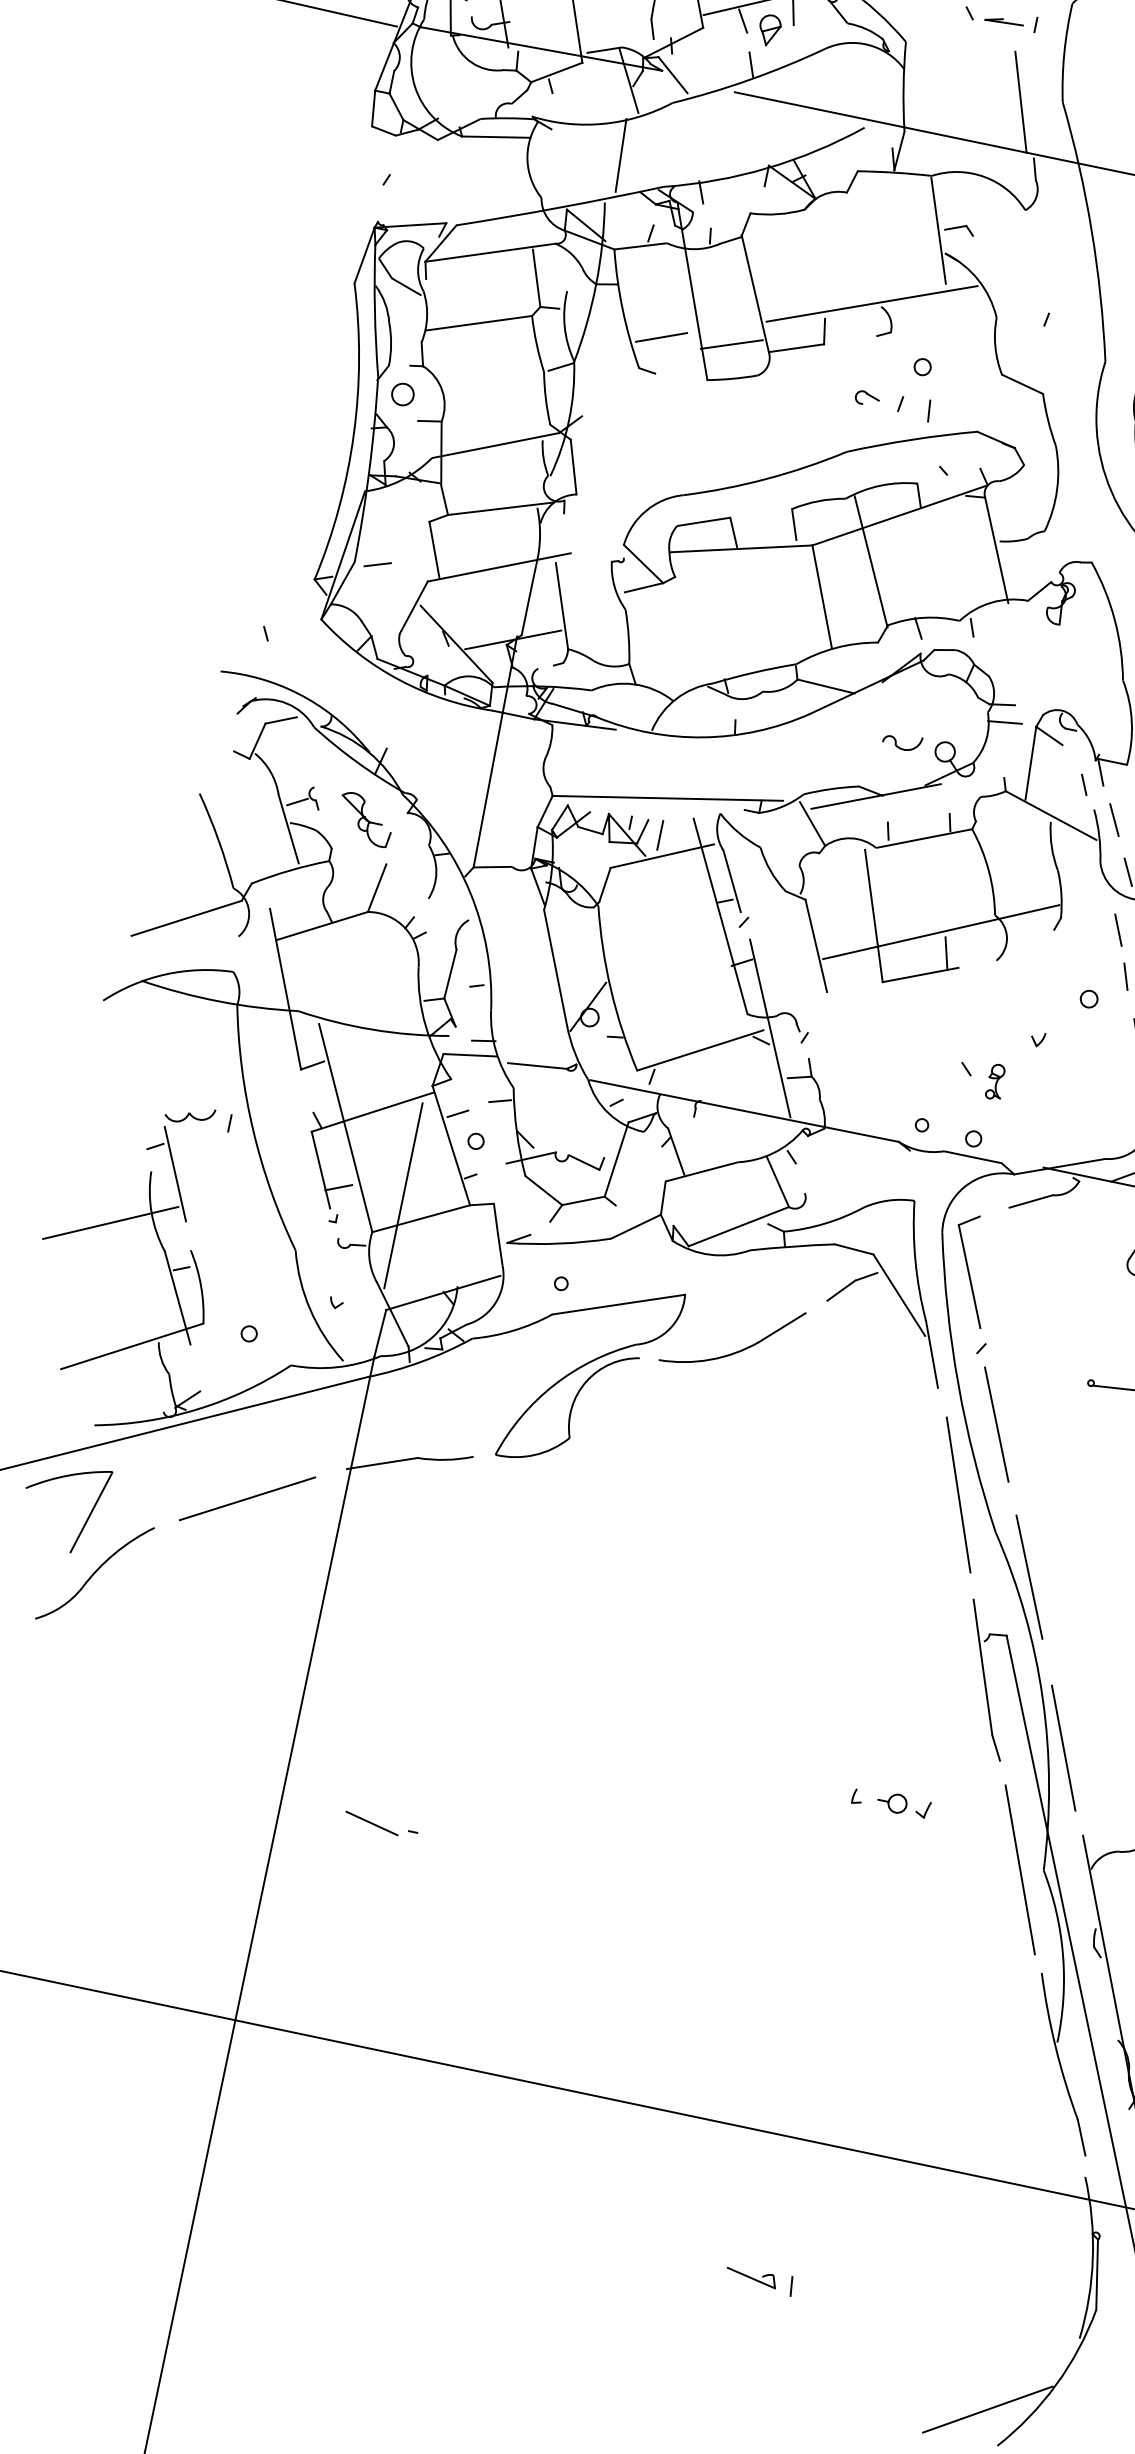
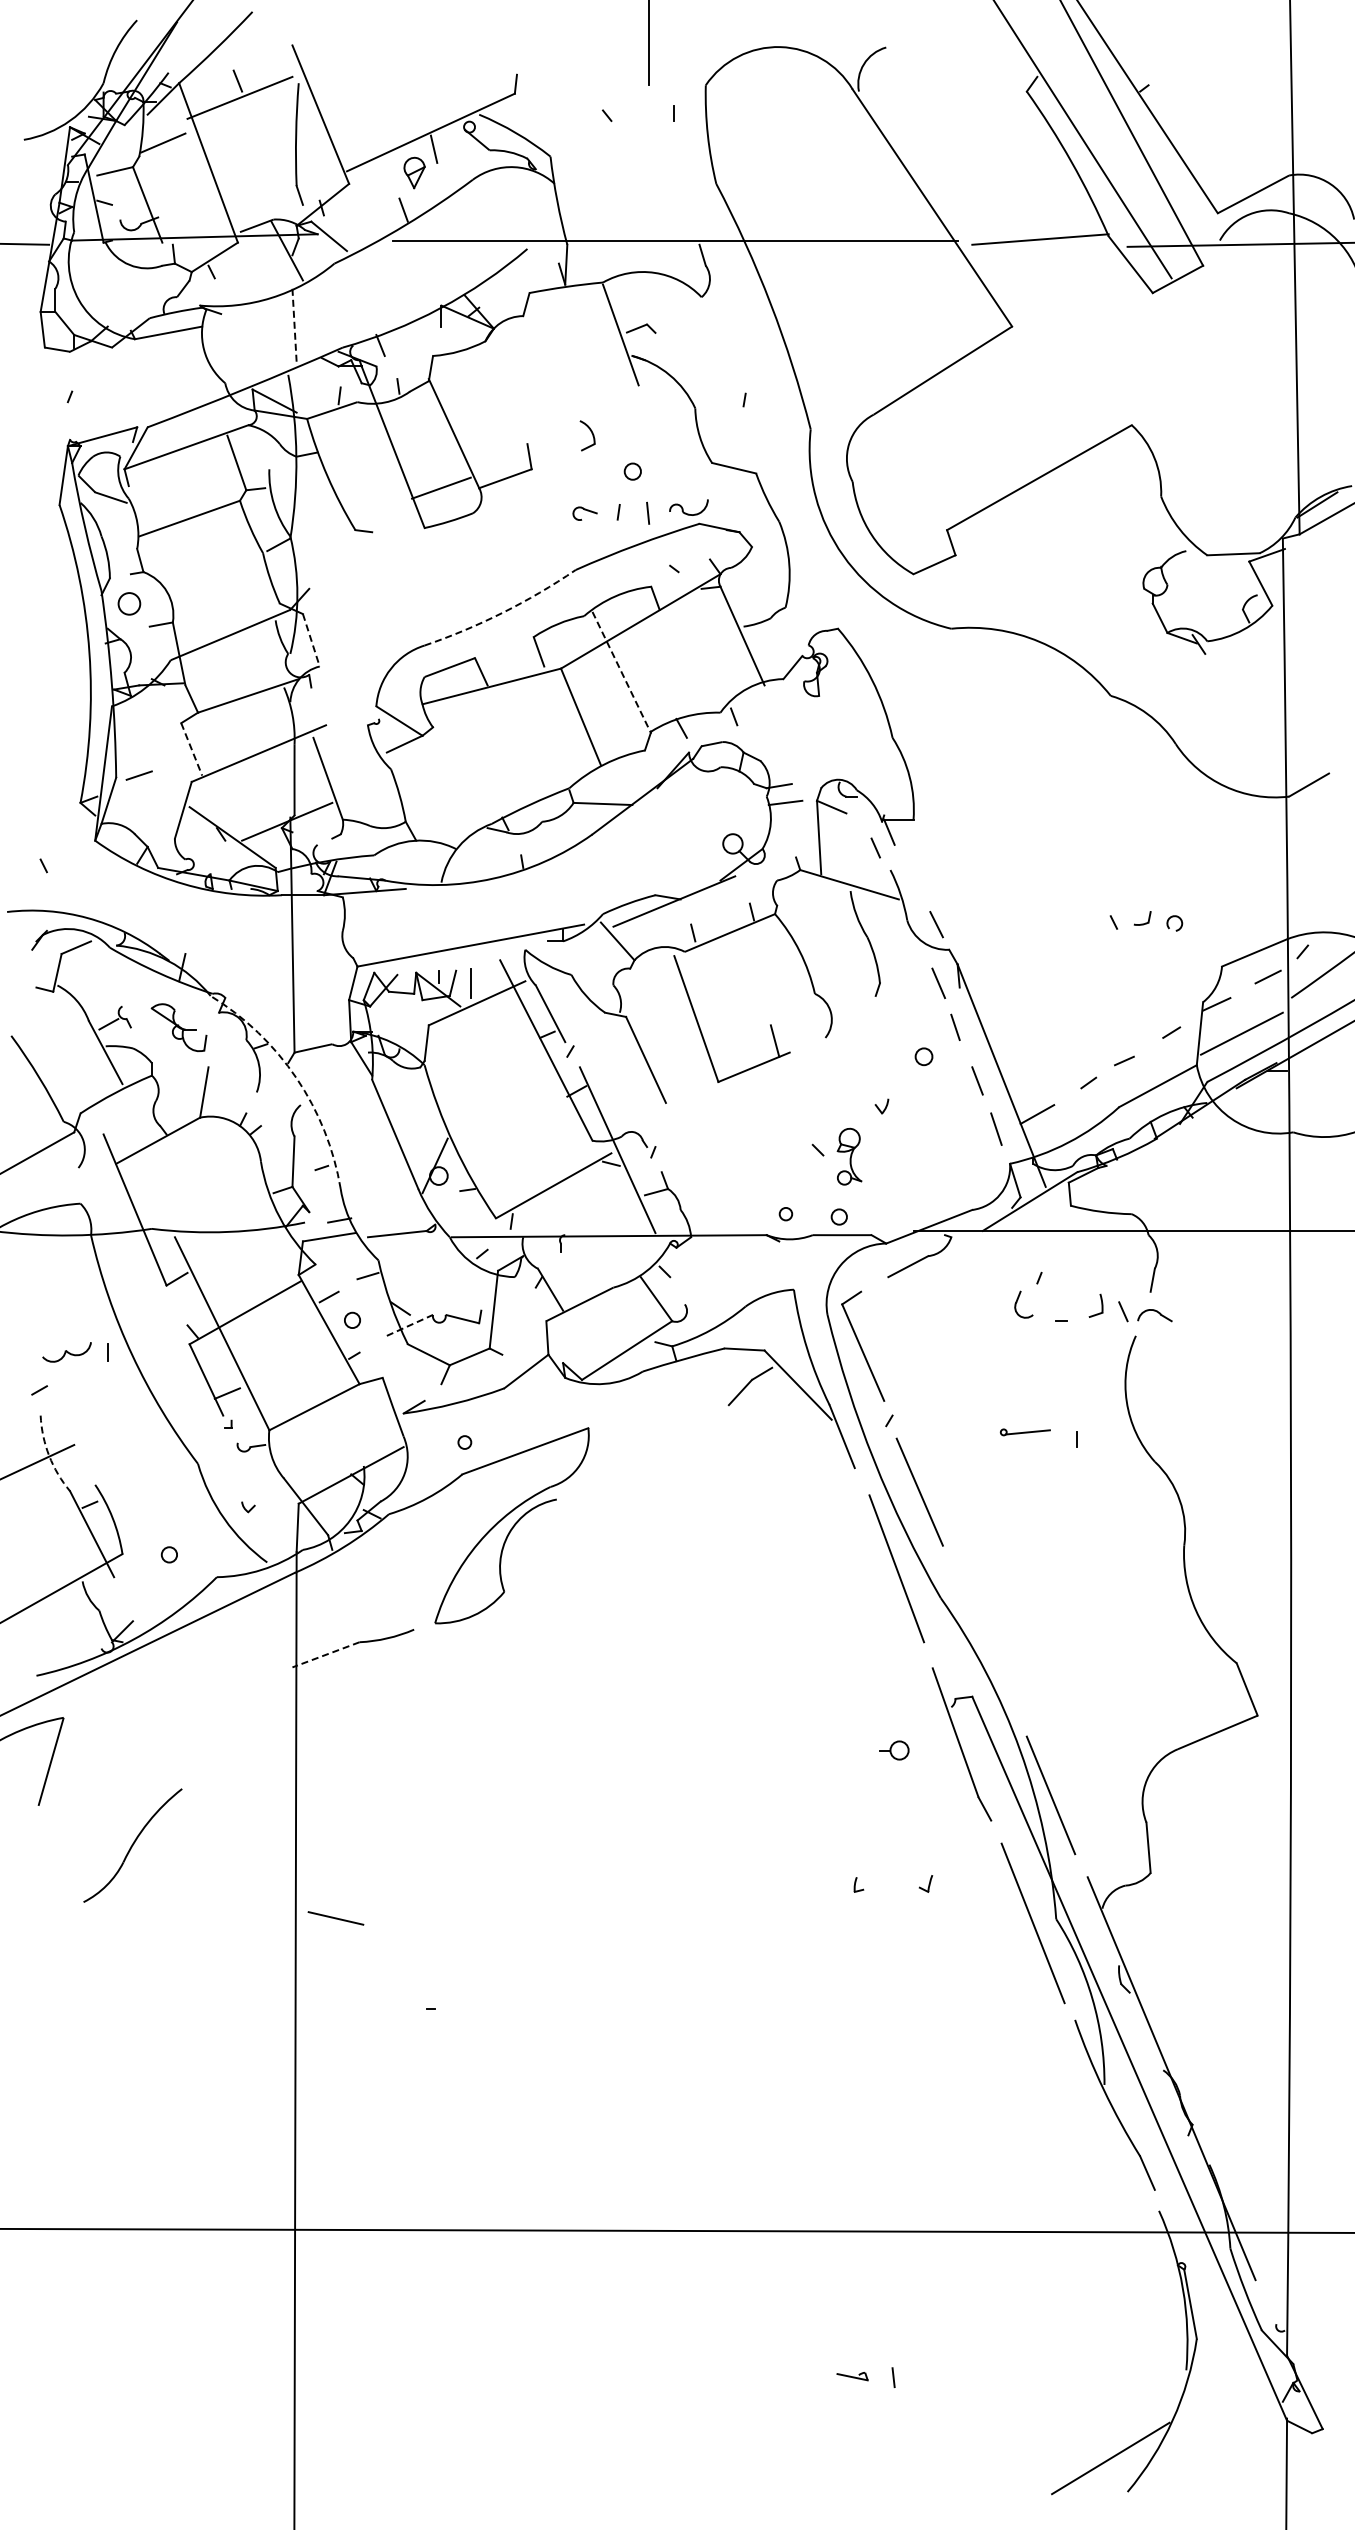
line: (742, 20) -> (386, 168), removed
part: (1004, 21) -> (642, 116), removed
line: (1021, 102) -> (675, 192), removed
line: (620, 155) -> (294, 325), solid -> dashed
line: (872, 303) -> (570, 419), removed
line: (661, 337) -> (371, 495), removed
line: (573, 467) -> (311, 640), solid -> dashed
arc: (766, 478) -> (502, 612), solid -> dashed
line: (434, 549) -> (191, 749), solid -> dashed
line: (870, 561) -> (621, 672), solid -> dashed
part: (901, 741) -> (688, 507), moved
line: (1114, 820) -> (912, 876), removed
arc: (470, 893) -> (296, 1078), solid -> dashed
line: (941, 931) -> (765, 1020), removed
part: (995, 1081) -> (849, 1156), size x1.6
line: (531, 1158) -> (410, 1325), solid -> dashed
line: (175, 1174) -> (64, 1413), removed
line: (403, 1194) -> (292, 1387), removed
arc: (151, 1212) -> (49, 1455), solid -> dashed
part: (739, 1350) -> (652, 1471), removed
line: (382, 1463) -> (326, 1654), solid -> dashed
line: (247, 1498) -> (201, 1716), removed
part: (94, 1573) -> (132, 1845), moved
line: (1029, 1576) -> (982, 1634), removed
part: (892, 1802) -> (894, 1750), moved
line: (371, 1823) -> (335, 1918), moved
part: (751, 2276) -> (852, 2376), size x0.6

